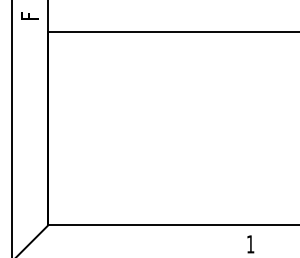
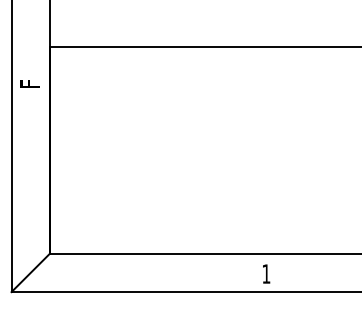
text: (29, 15) -> (29, 83), moved

